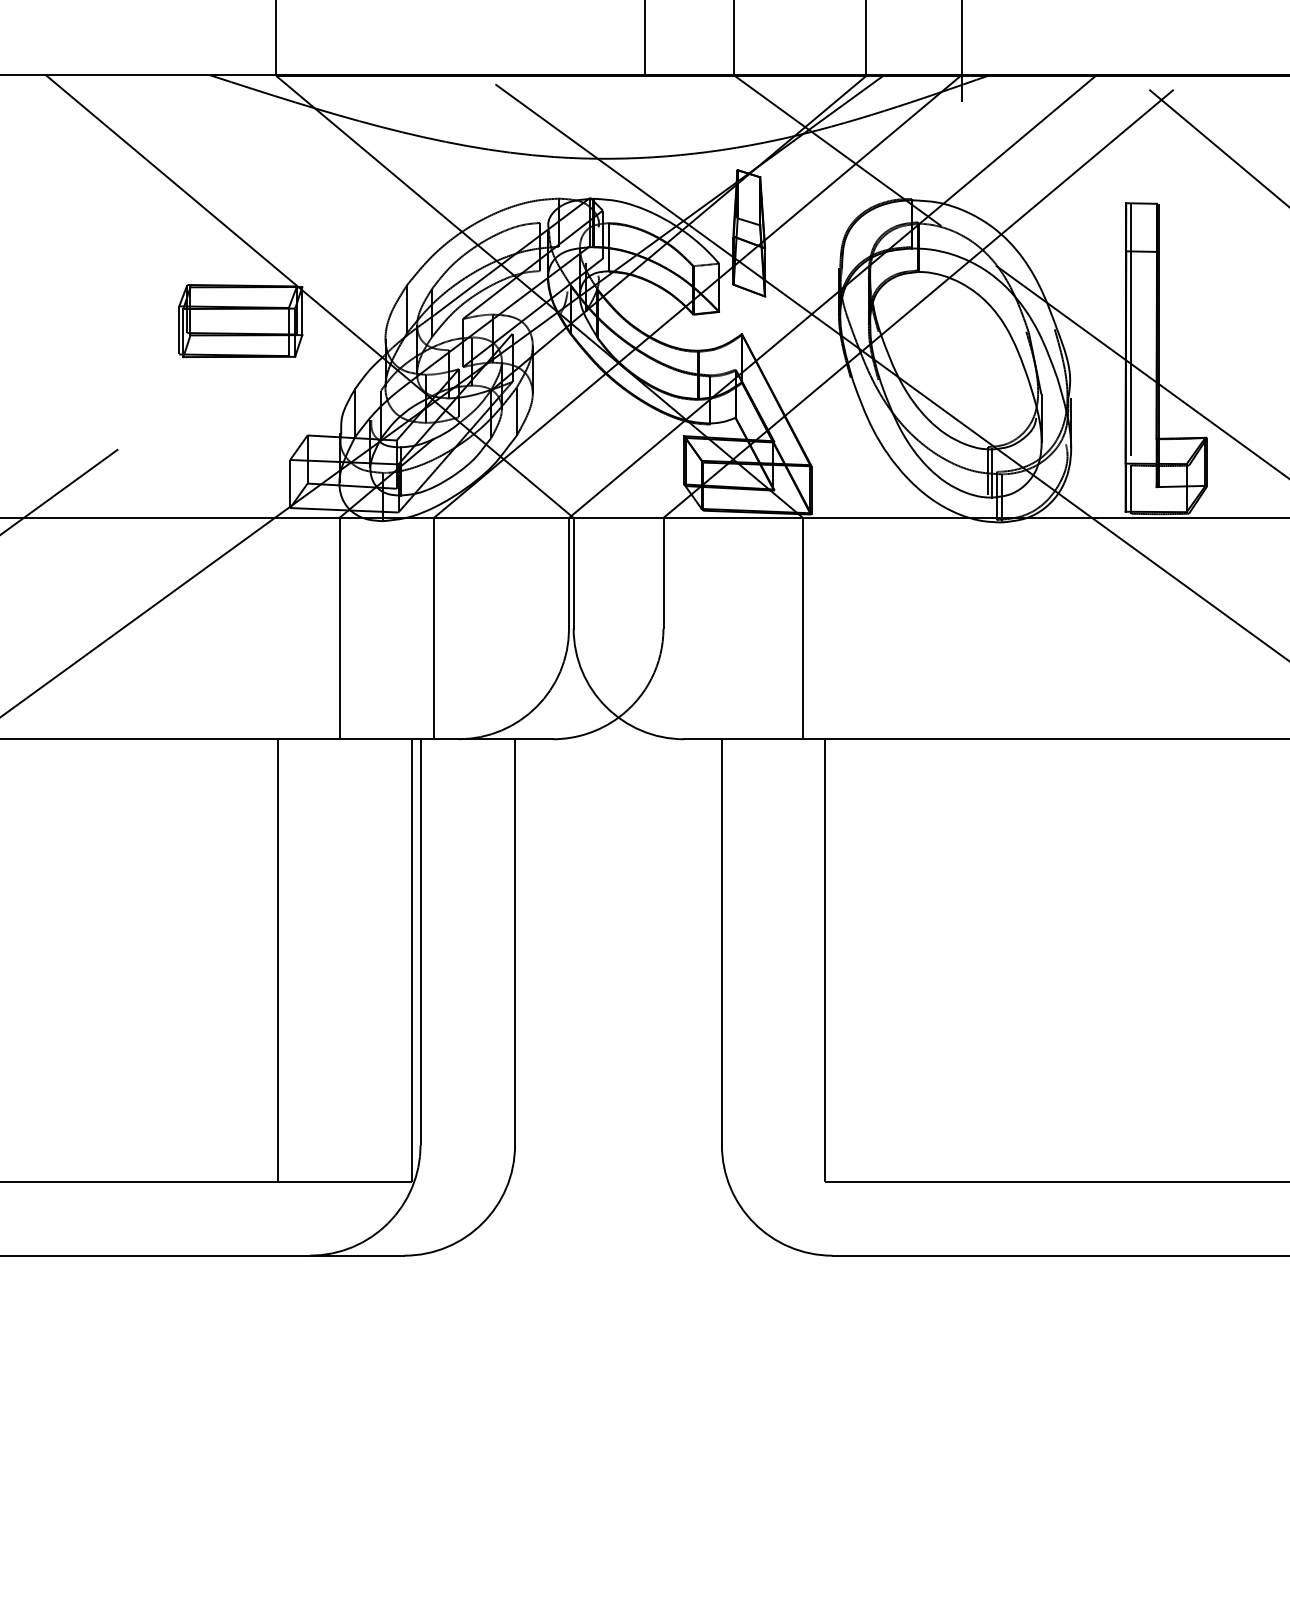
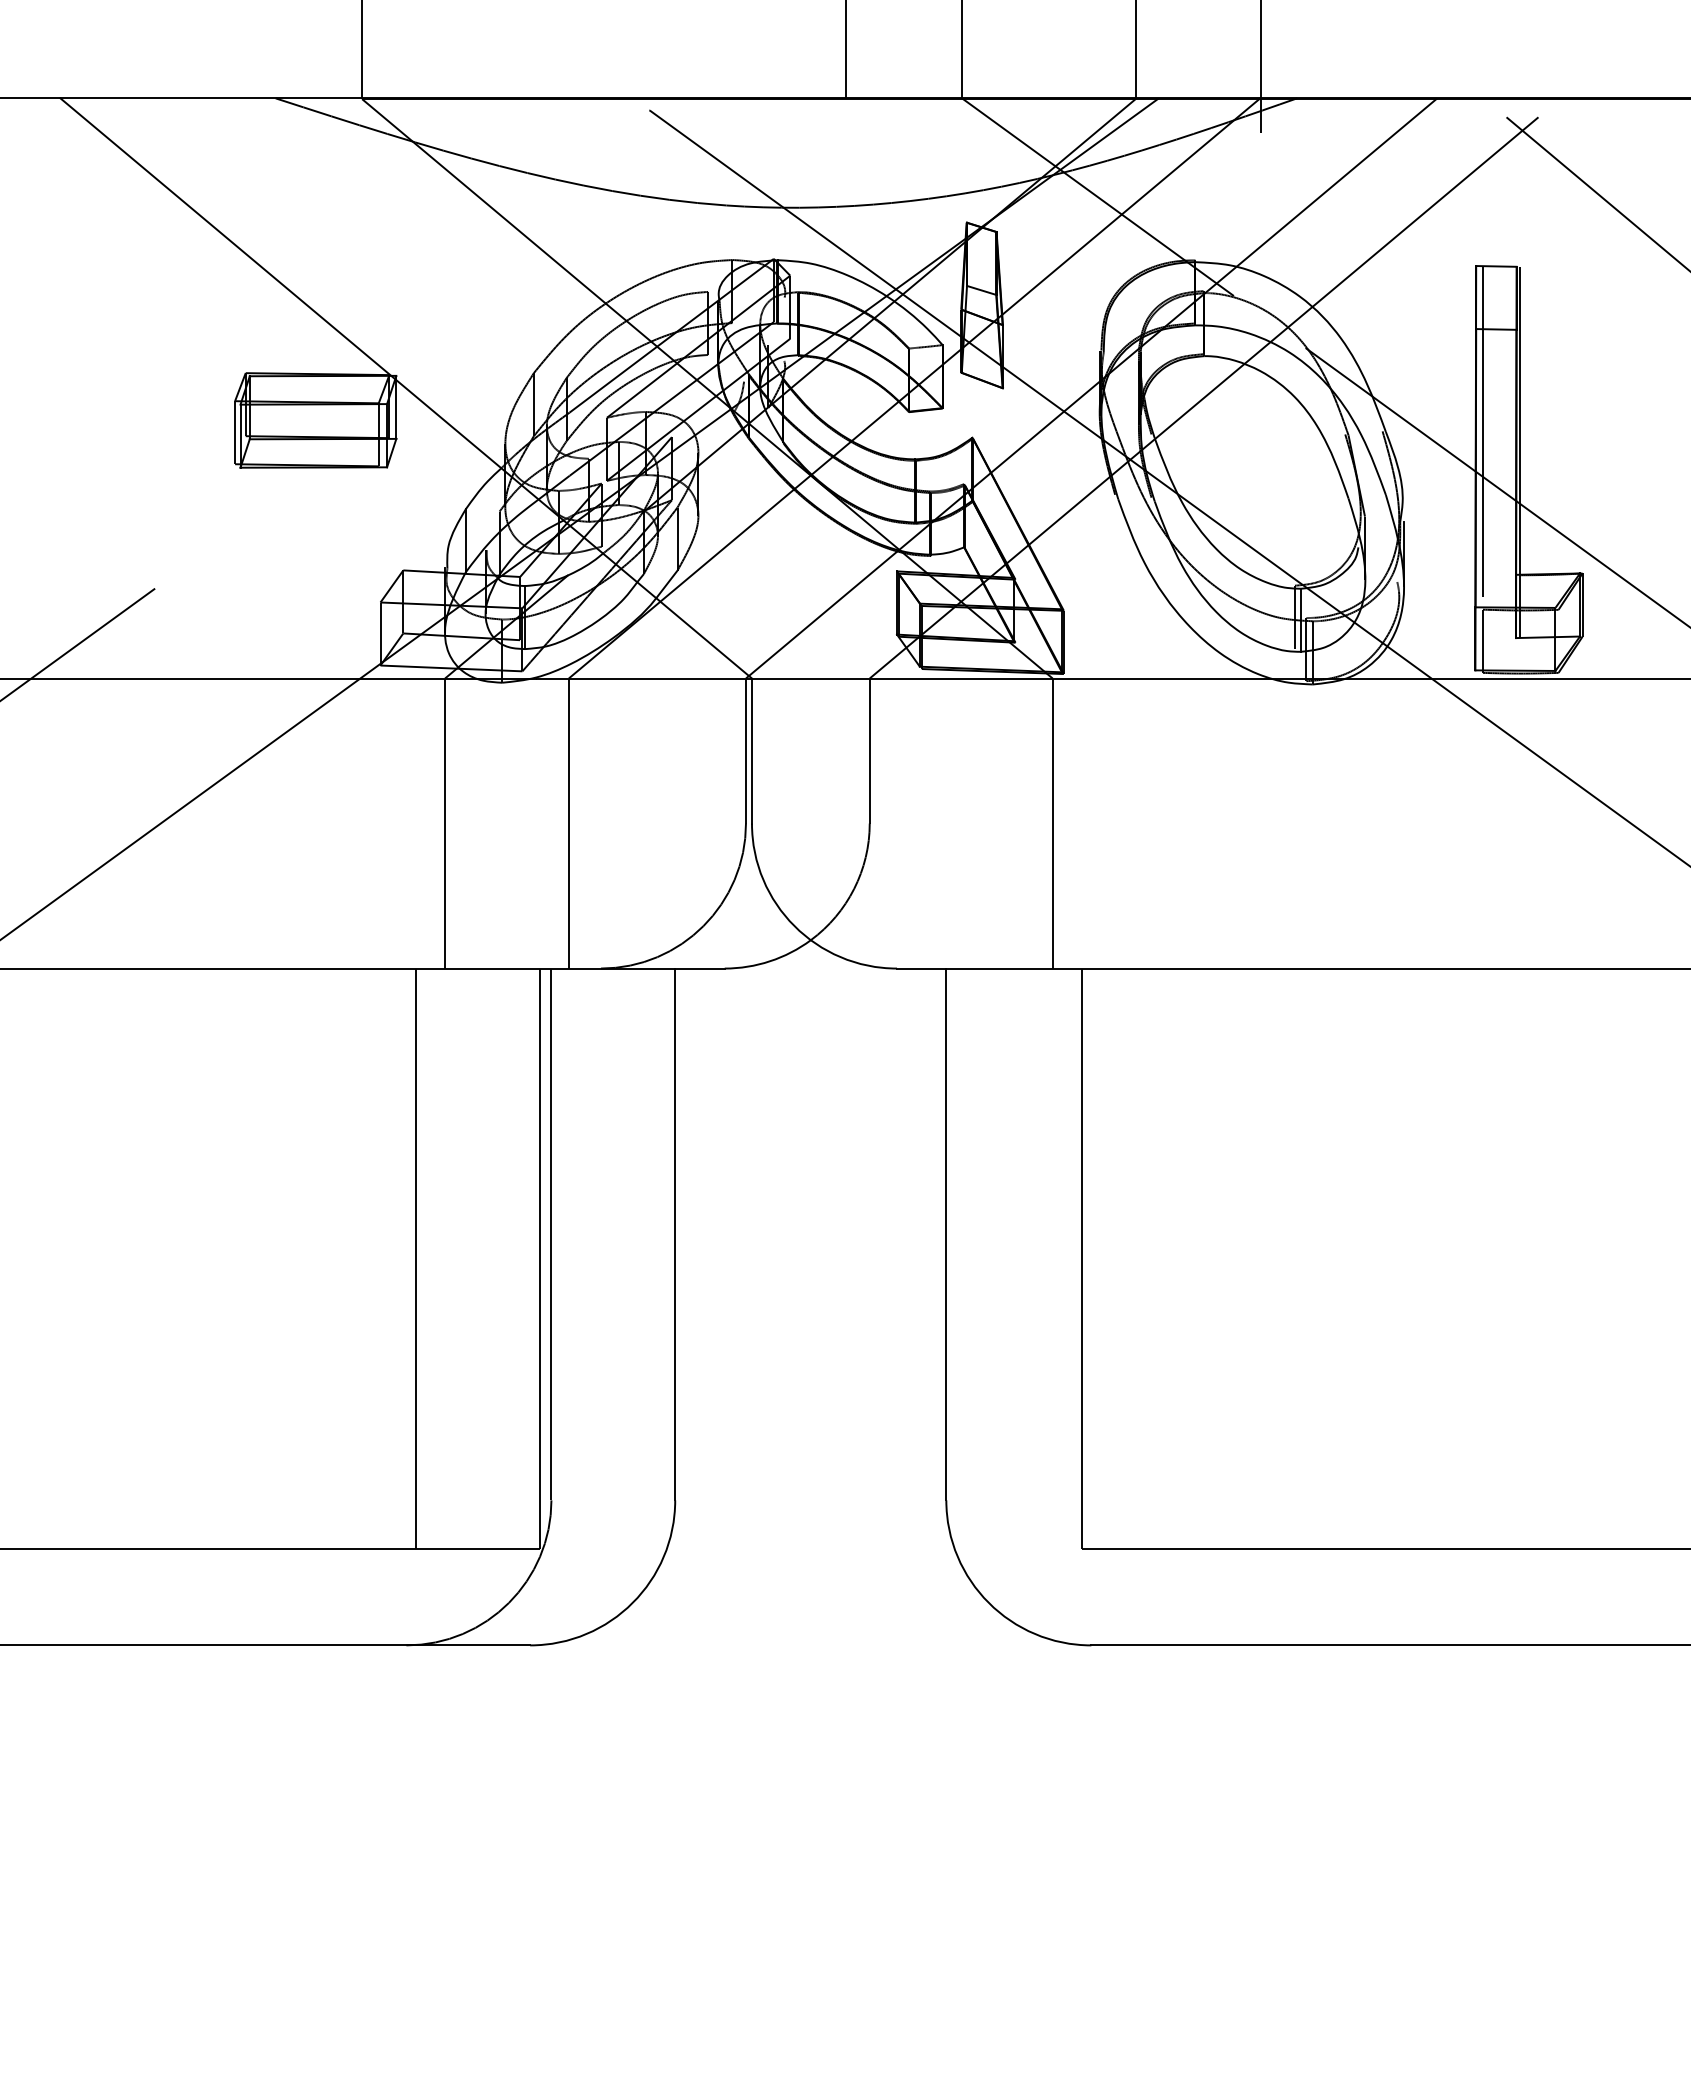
line: (277, 960) -> (416, 1258), moved

